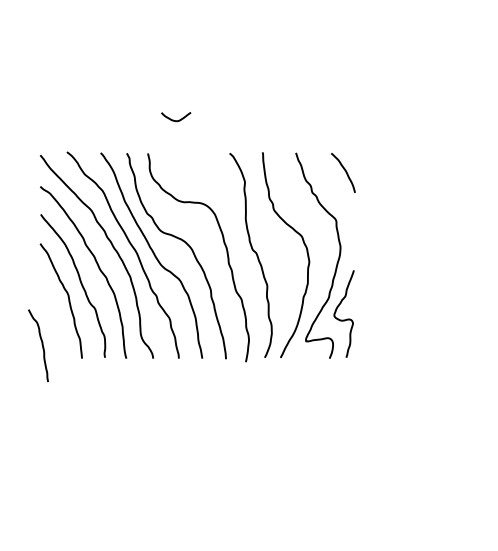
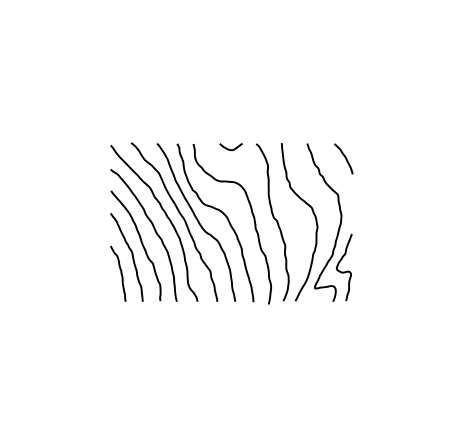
curve: (175, 120) -> (230, 149), moved
curve: (41, 345) -> (120, 273), moved

